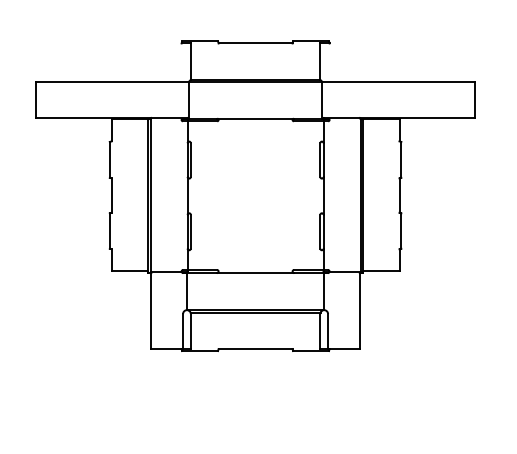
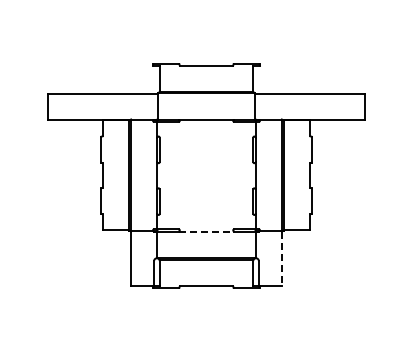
line: (255, 273) -> (206, 231), solid -> dashed
line: (359, 311) -> (281, 259), solid -> dashed

